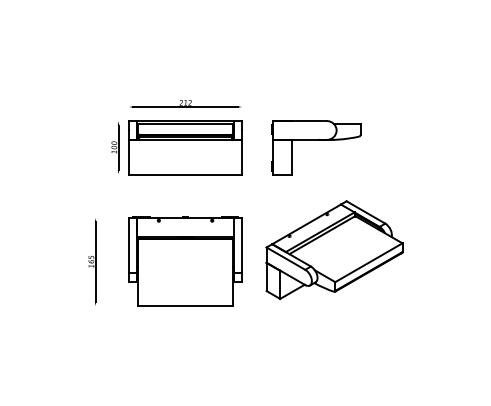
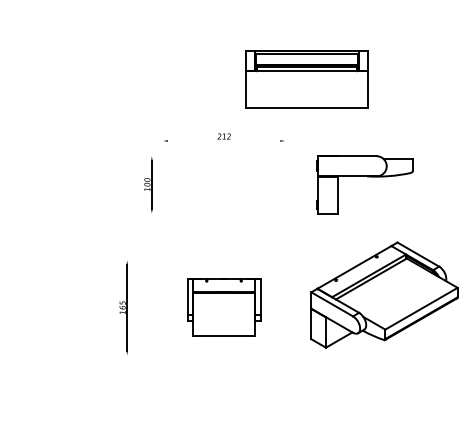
line: (185, 106) -> (224, 140), removed
part: (185, 147) -> (306, 79), moved
part: (185, 261) -> (224, 307), size x0.6

